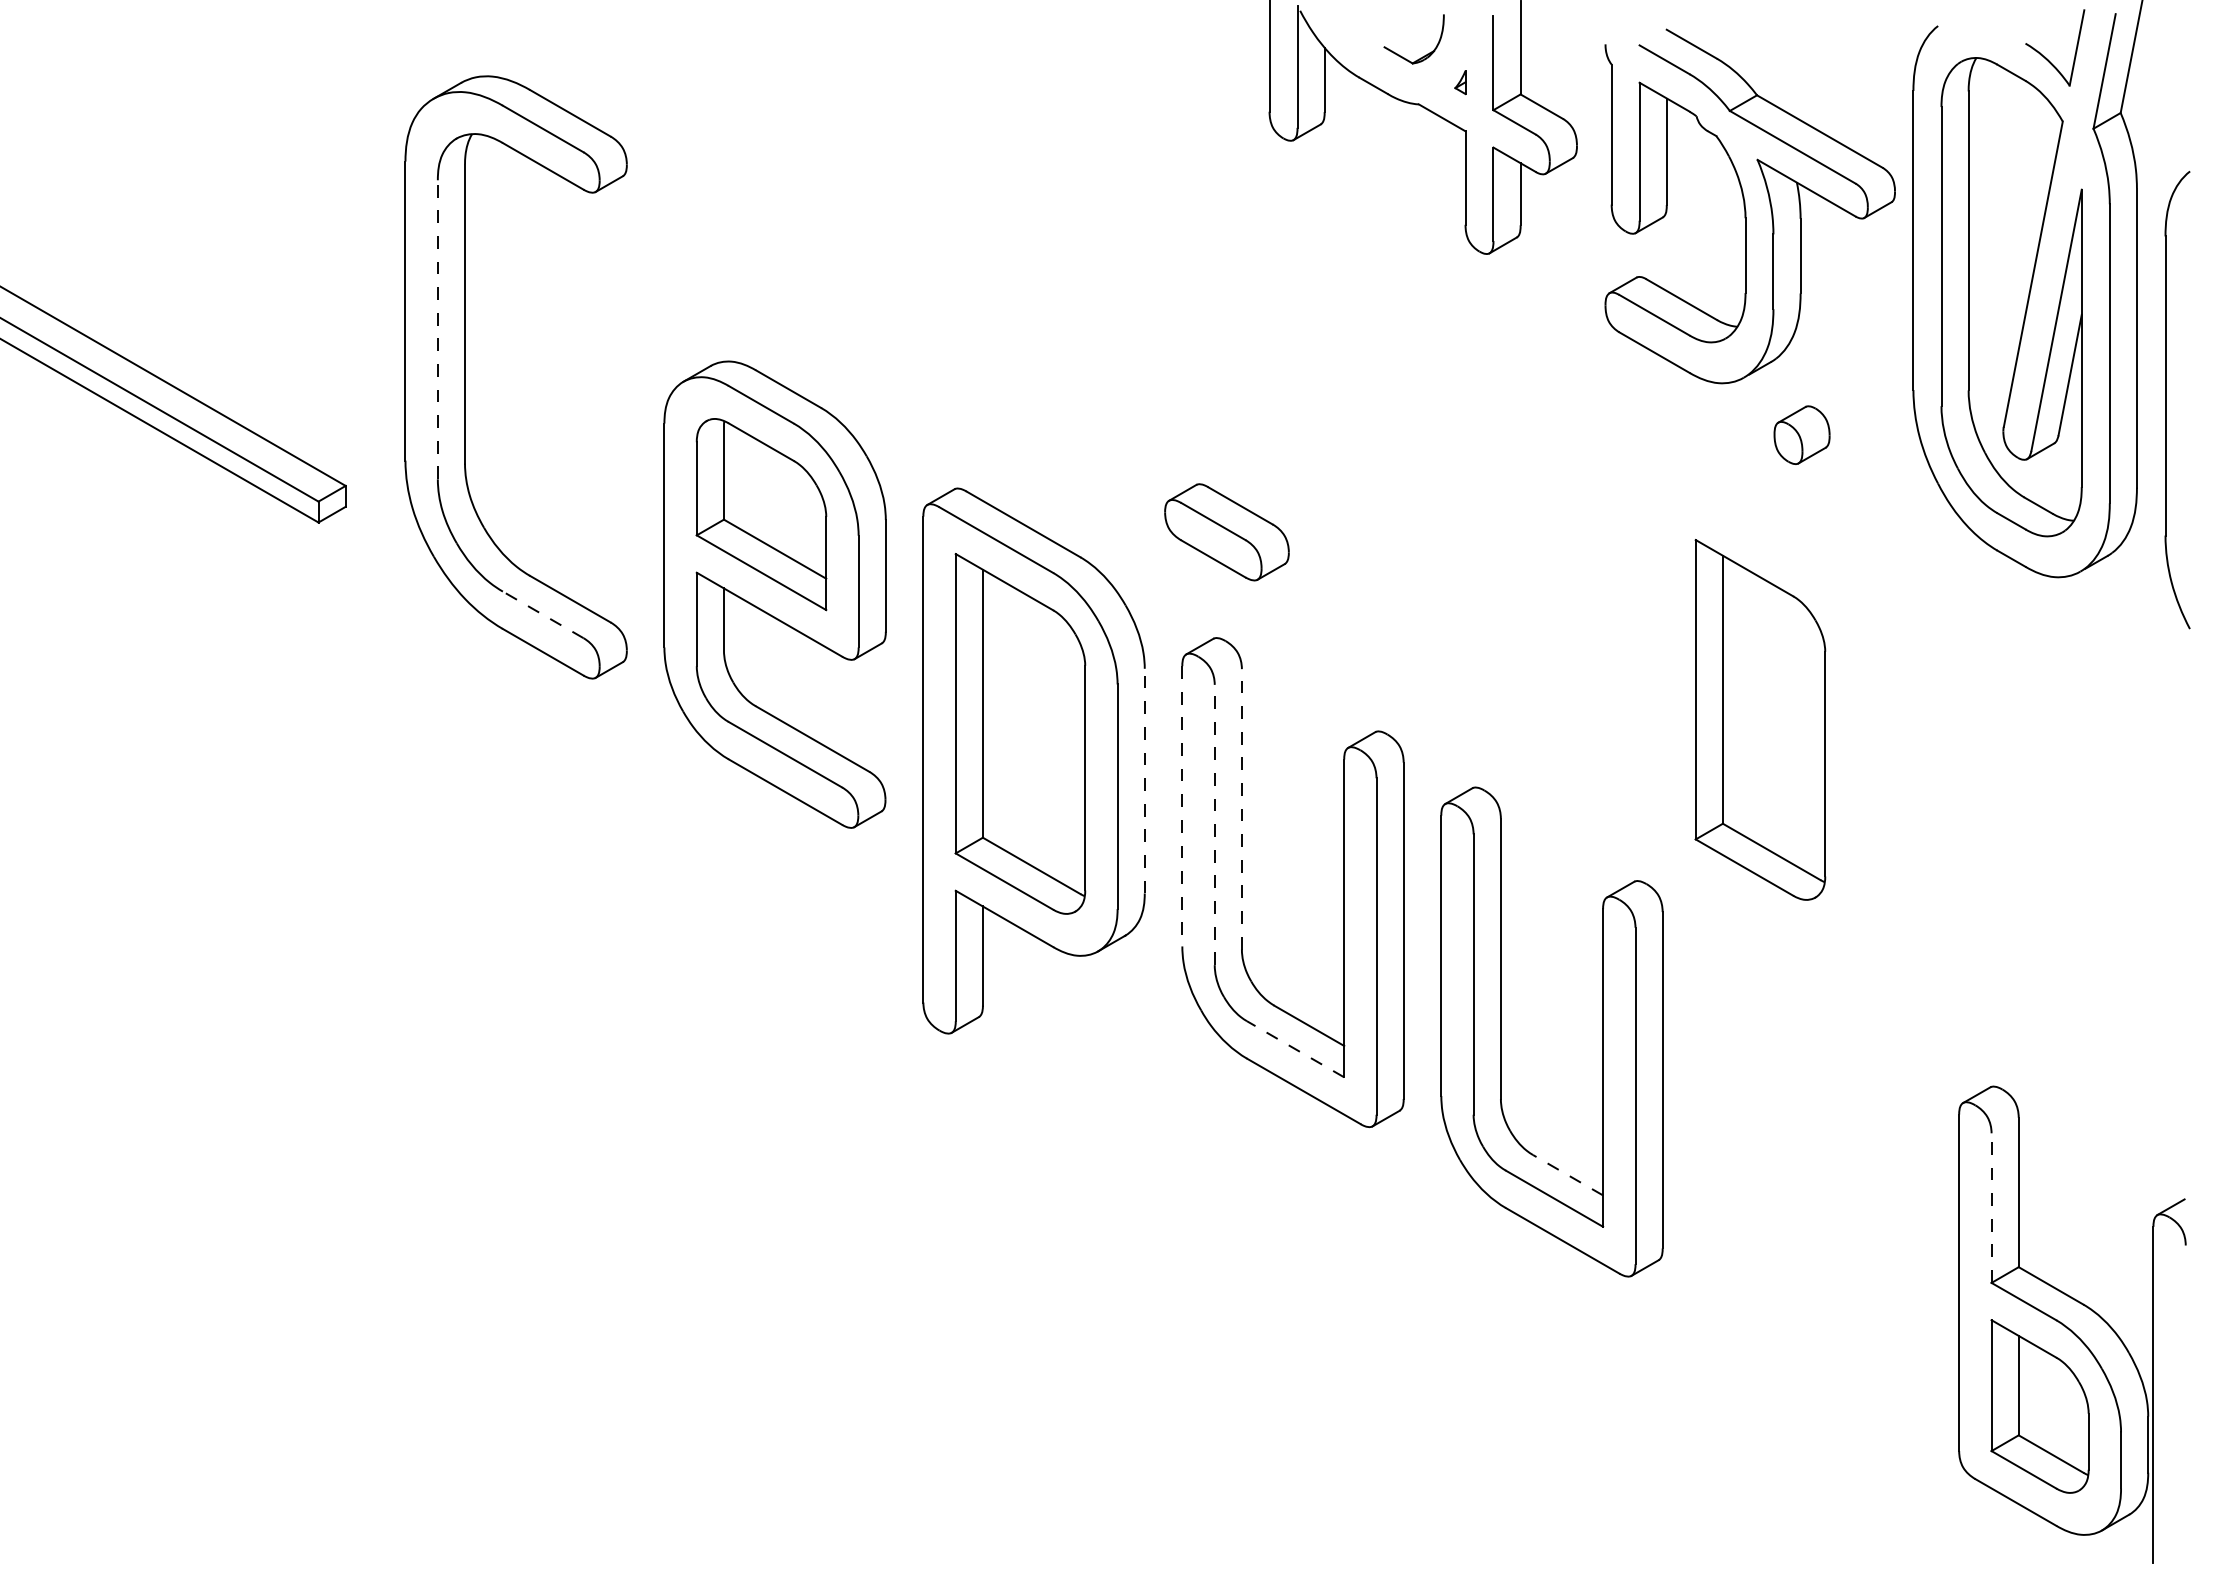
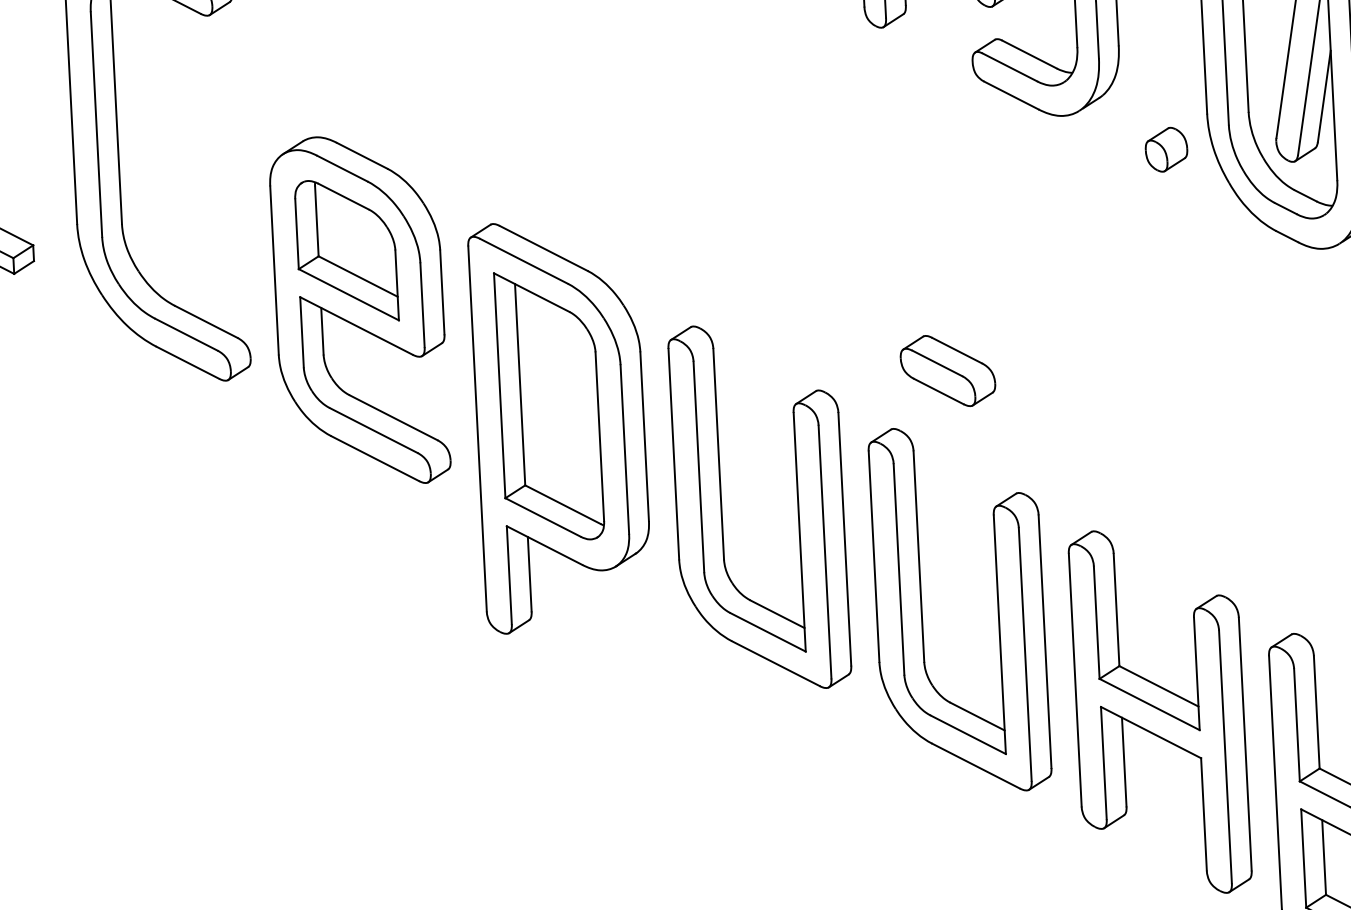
line: (437, 329) -> (96, 124), dashed -> solid
part: (1801, 434) -> (1166, 149), moved
part: (1226, 532) -> (947, 371), moved
line: (543, 614) -> (186, 334), dashed -> solid
part: (1760, 719) -> (1104, 366), removed
line: (1144, 780) -> (644, 436), dashed -> solid
line: (1182, 806) -> (673, 454), dashed -> solid
line: (1241, 808) -> (718, 453), dashed -> solid
line: (1214, 824) -> (698, 466), dashed -> solid
line: (1295, 1049) -> (768, 632), dashed -> solid
line: (1567, 1175) -> (977, 716), dashed -> solid
part: (1810, 1181) -> (1159, 712), added
line: (1991, 1208) -> (1296, 725), dashed -> solid

